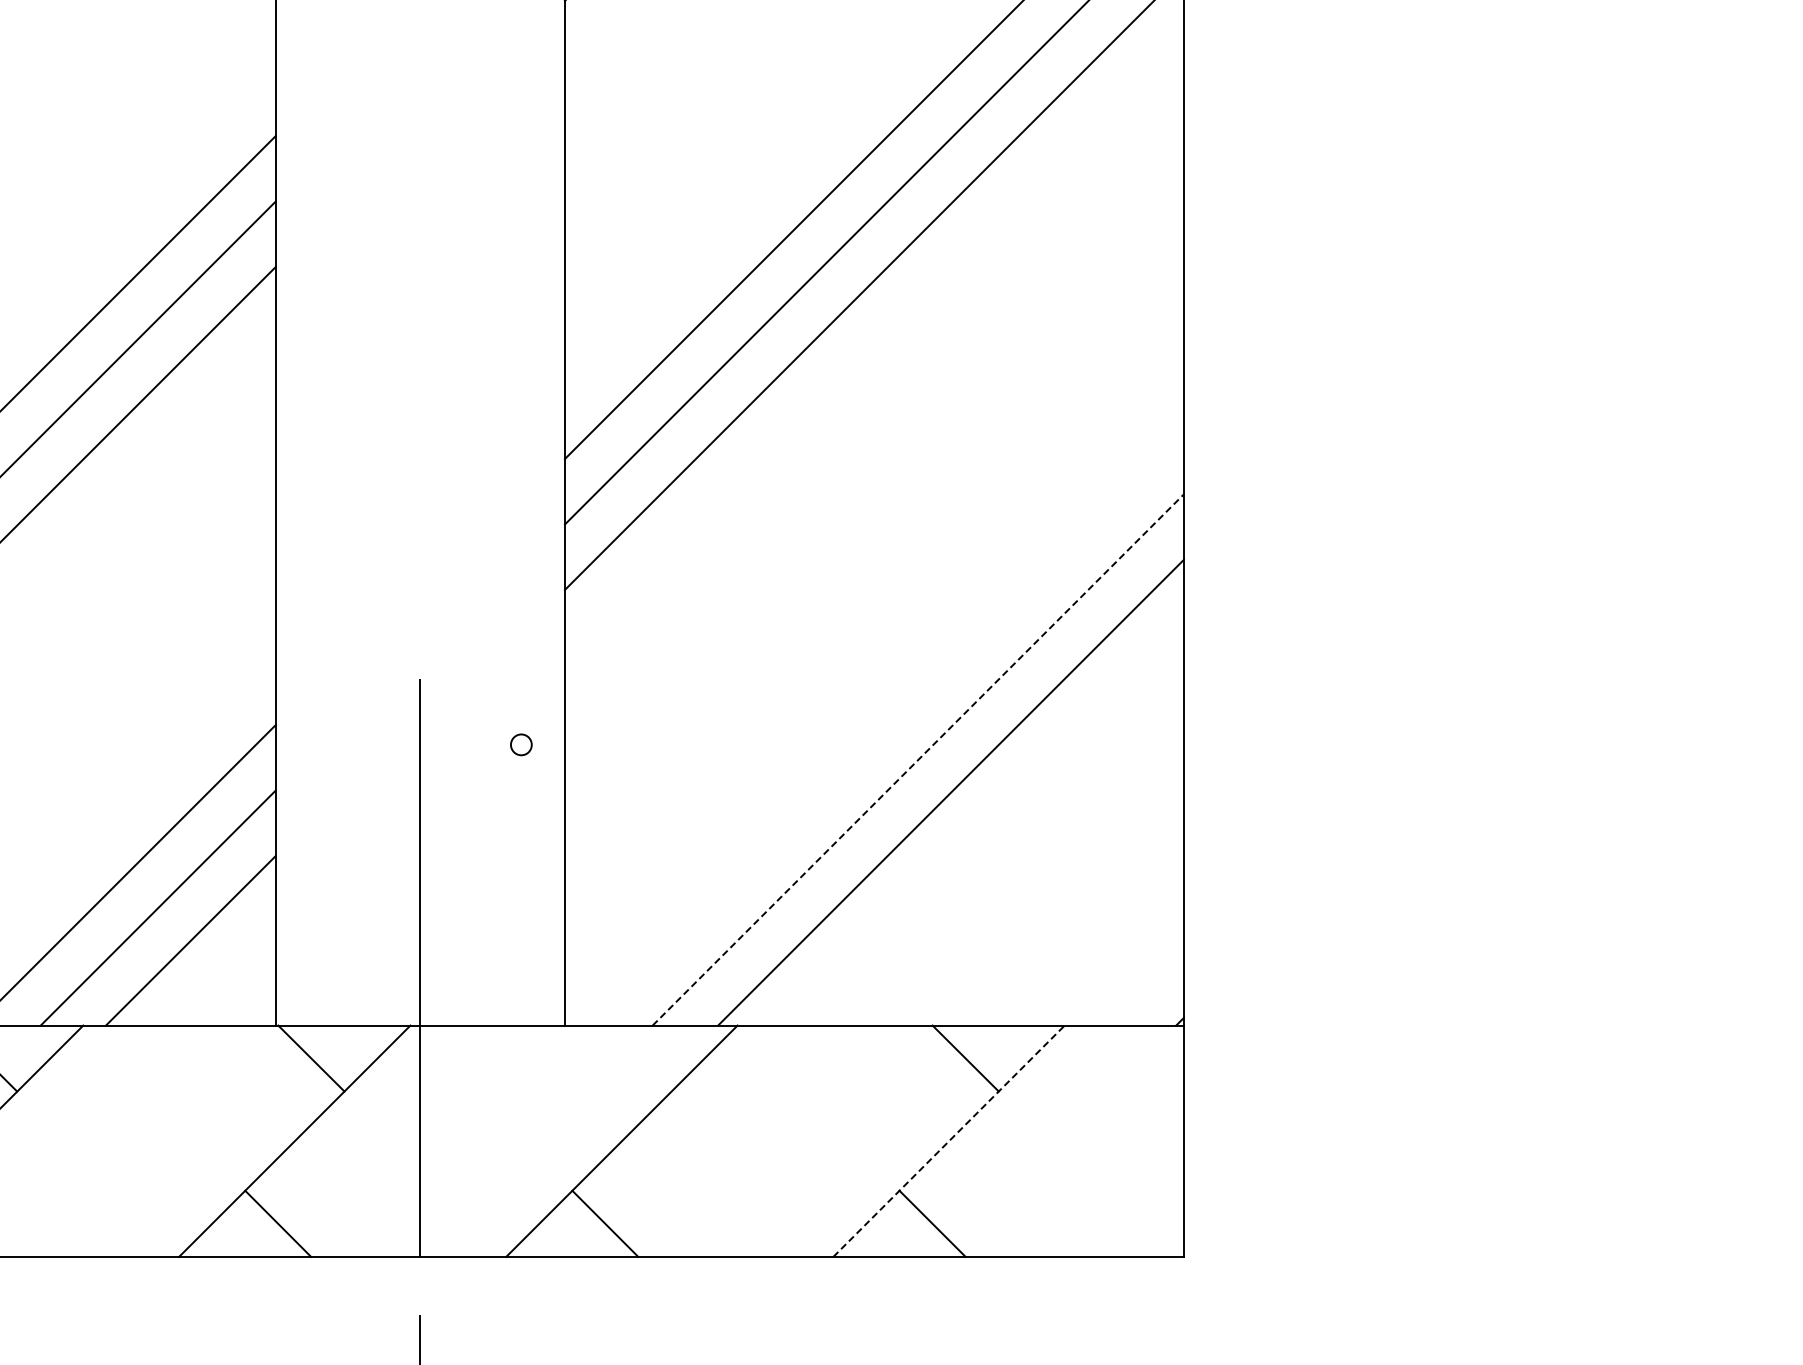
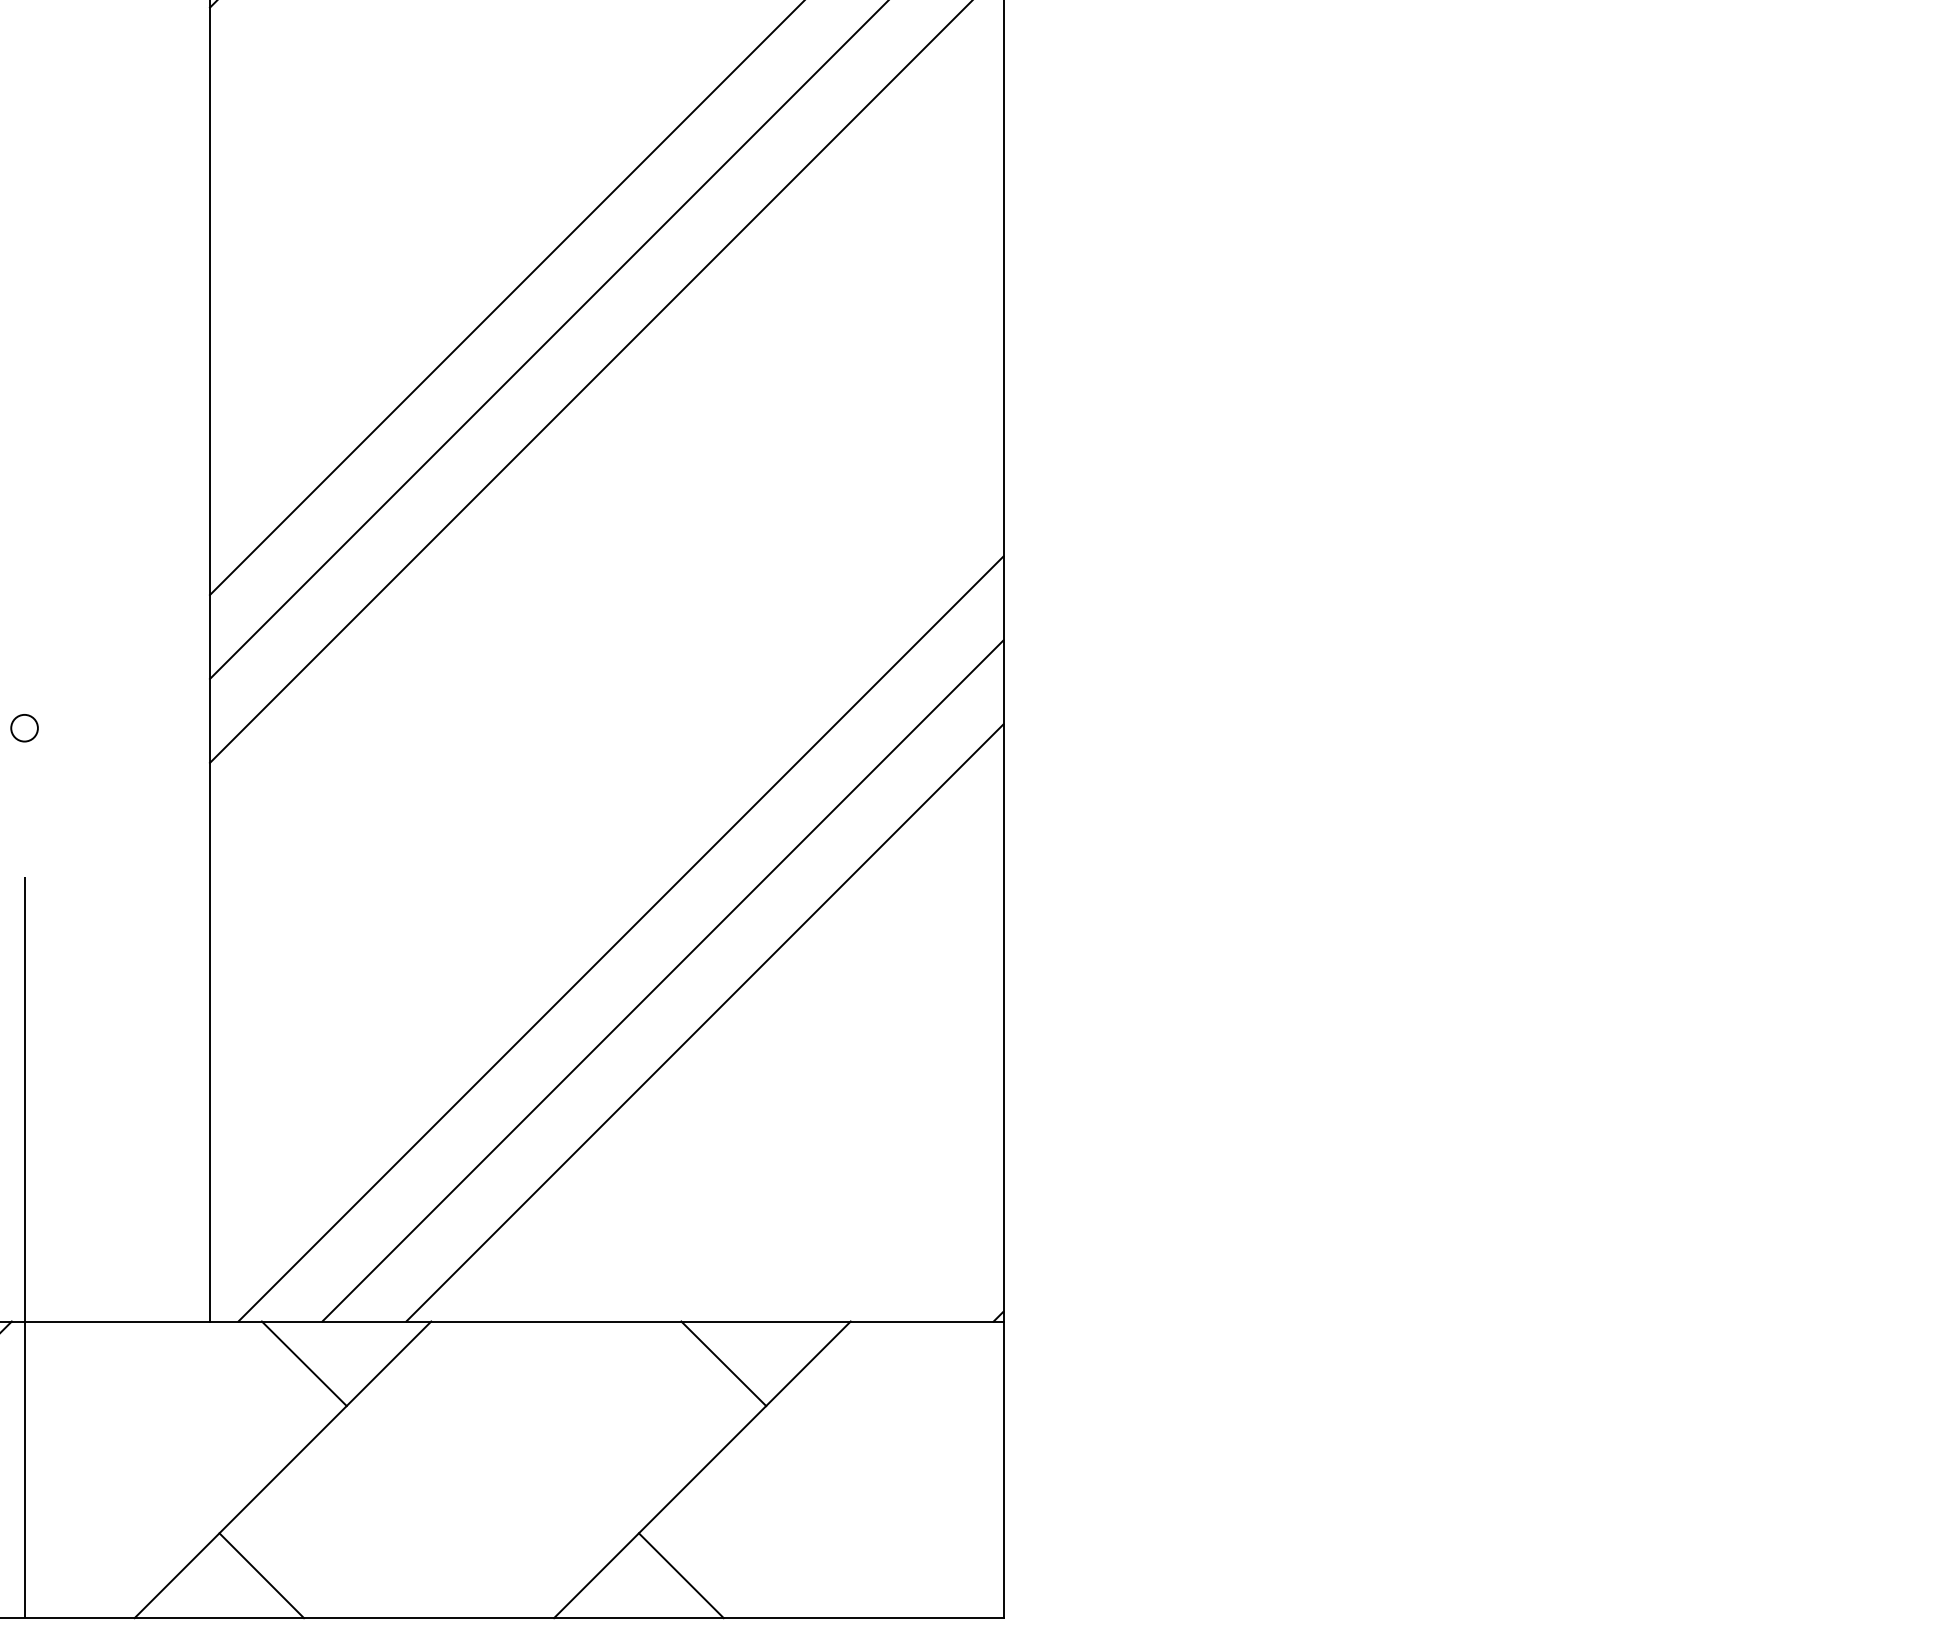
line: (885, 726) -> (620, 938), added
circle: (521, 744) -> (24, 727), moved
line: (918, 759) -> (663, 980), dashed -> solid
line: (638, 1058) -> (304, 1363), added
line: (949, 1141) -> (703, 1470), dashed -> solid

